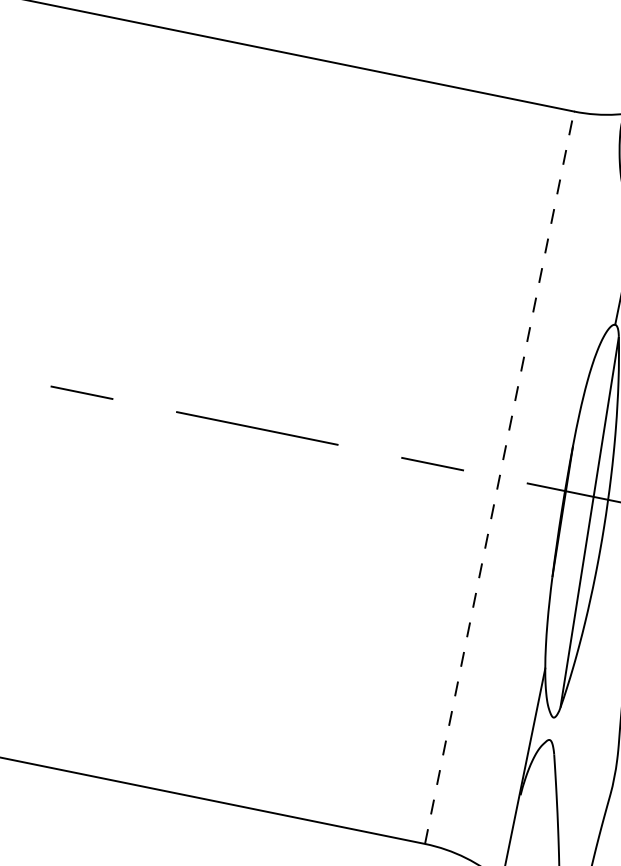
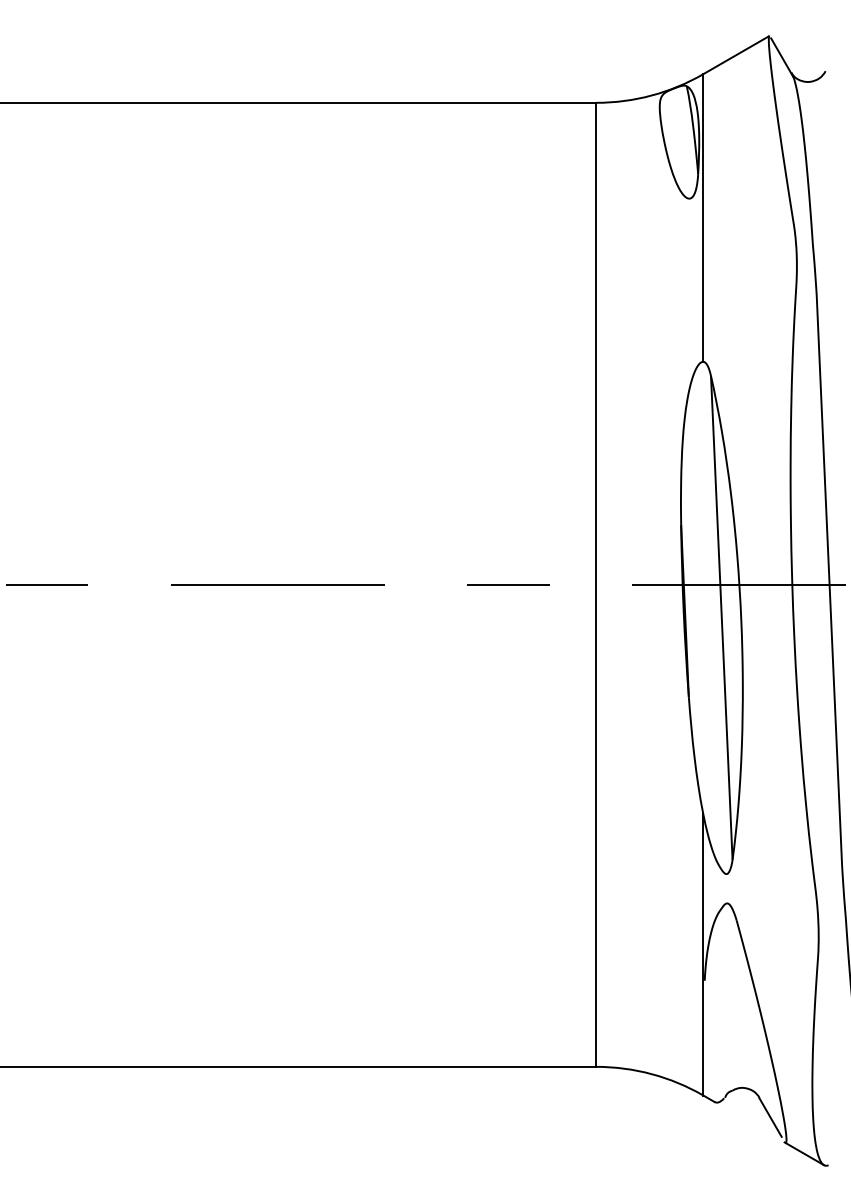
line: (499, 477) -> (596, 584), dashed -> solid

